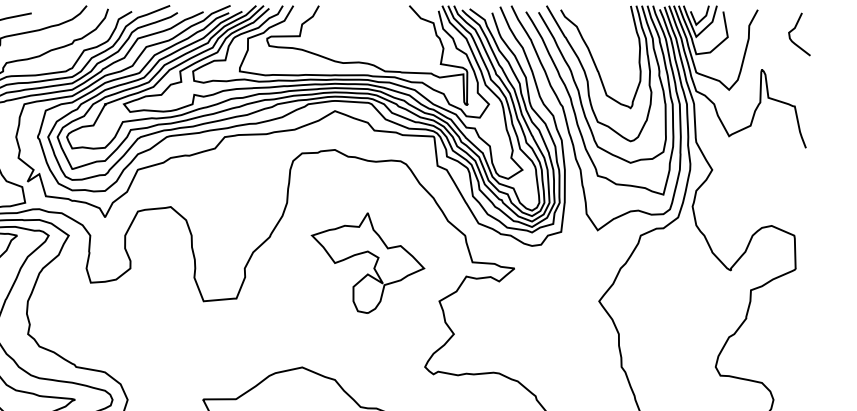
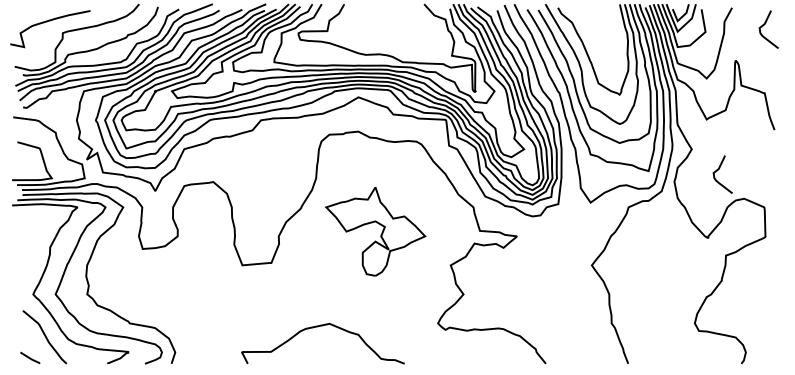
curve: (742, 193) -> (718, 170), added
part: (374, 264) -> (381, 232), moved

